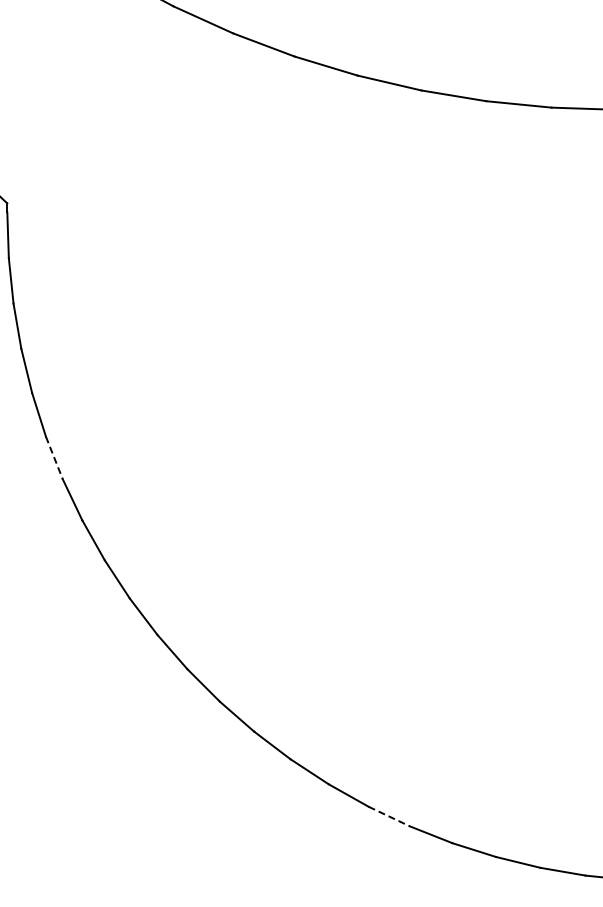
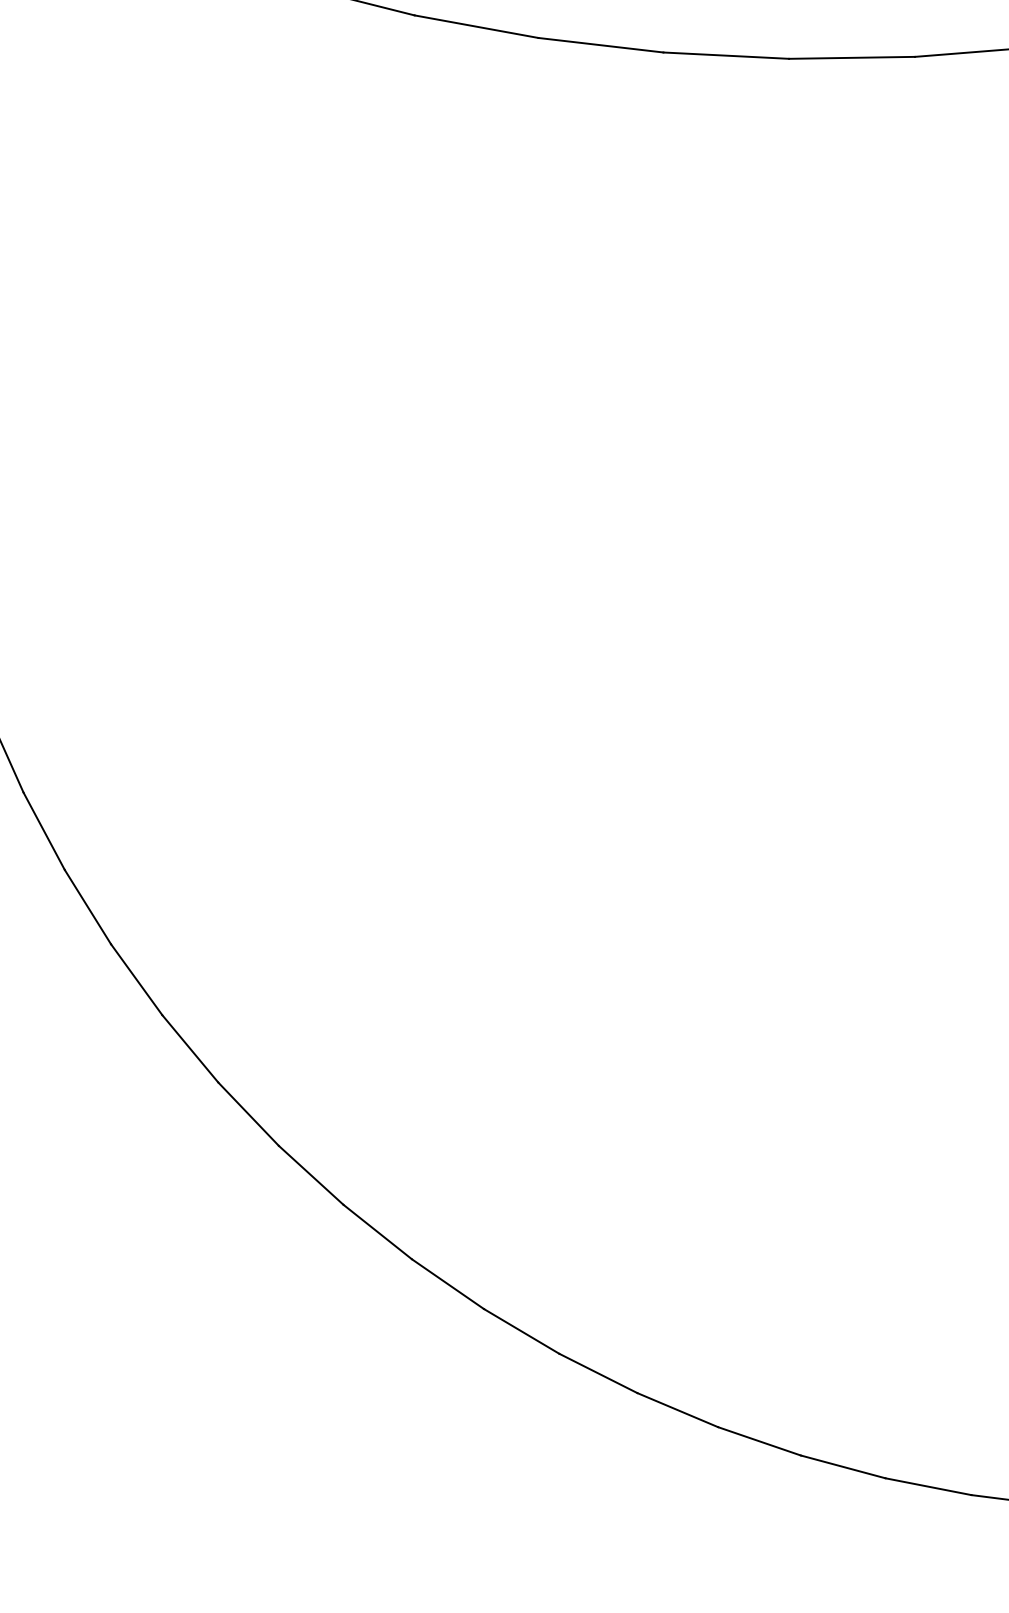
line: (54, 457) -> (44, 830), dashed -> solid
line: (389, 816) -> (759, 1441), dashed -> solid

